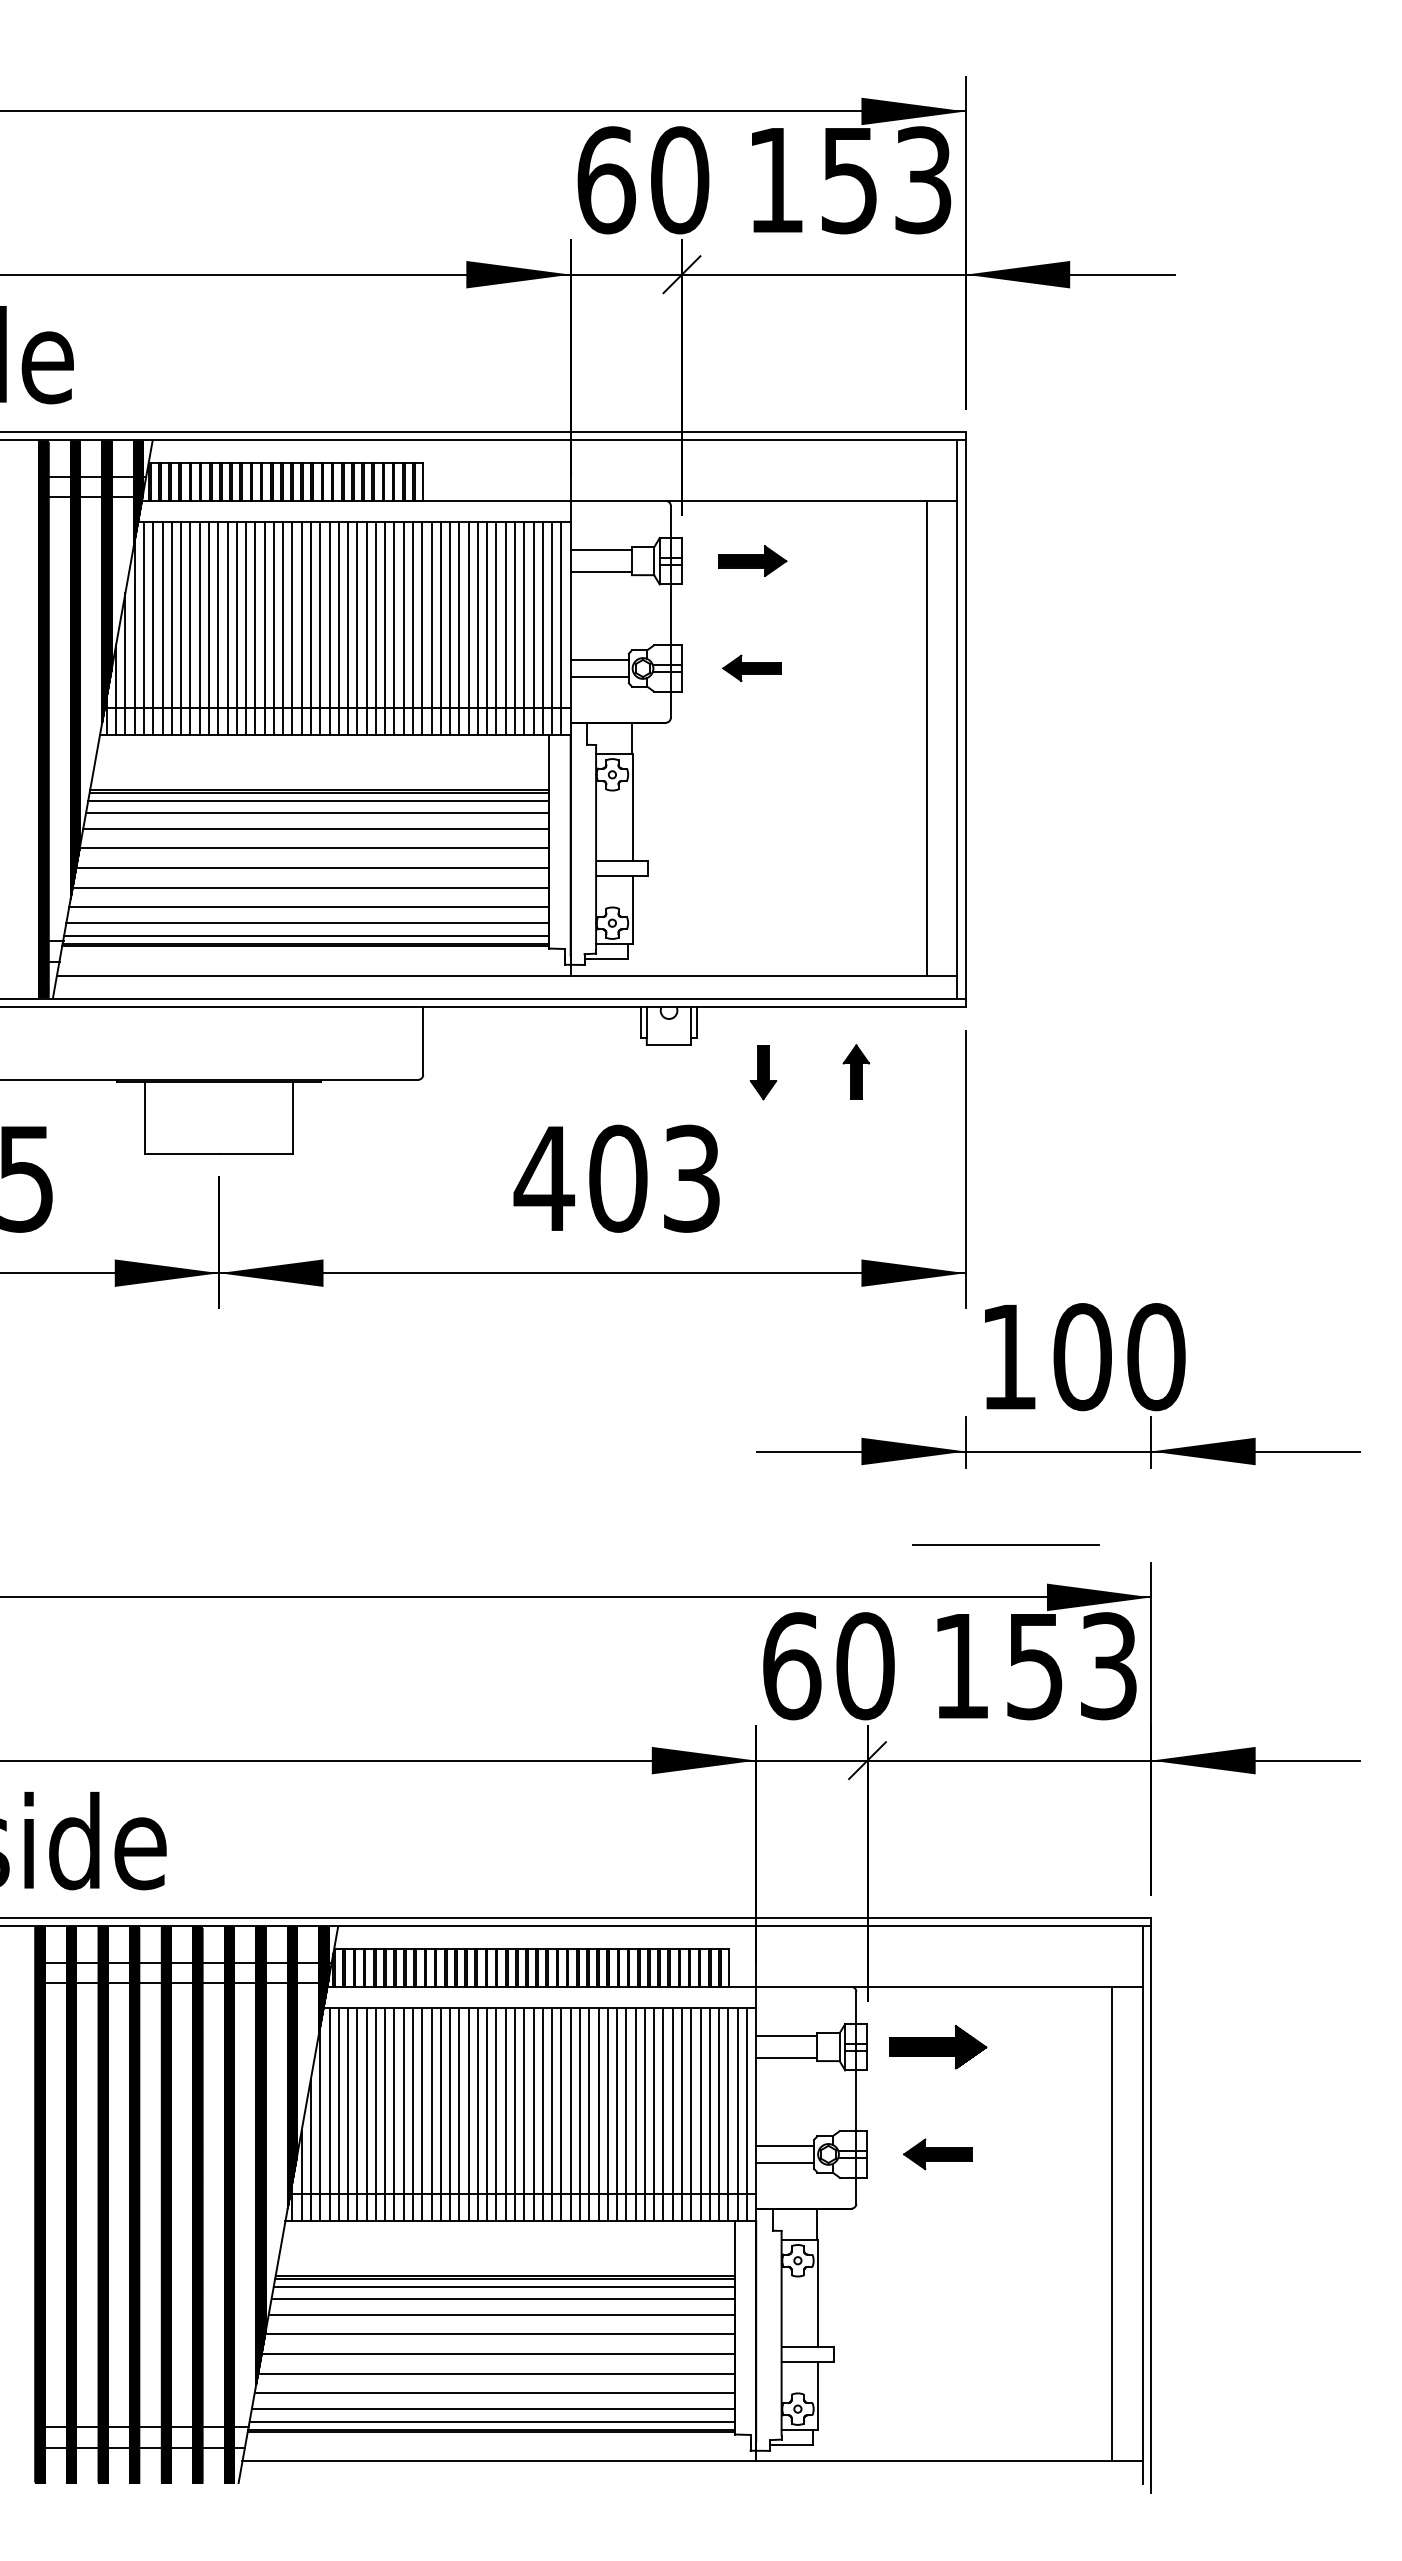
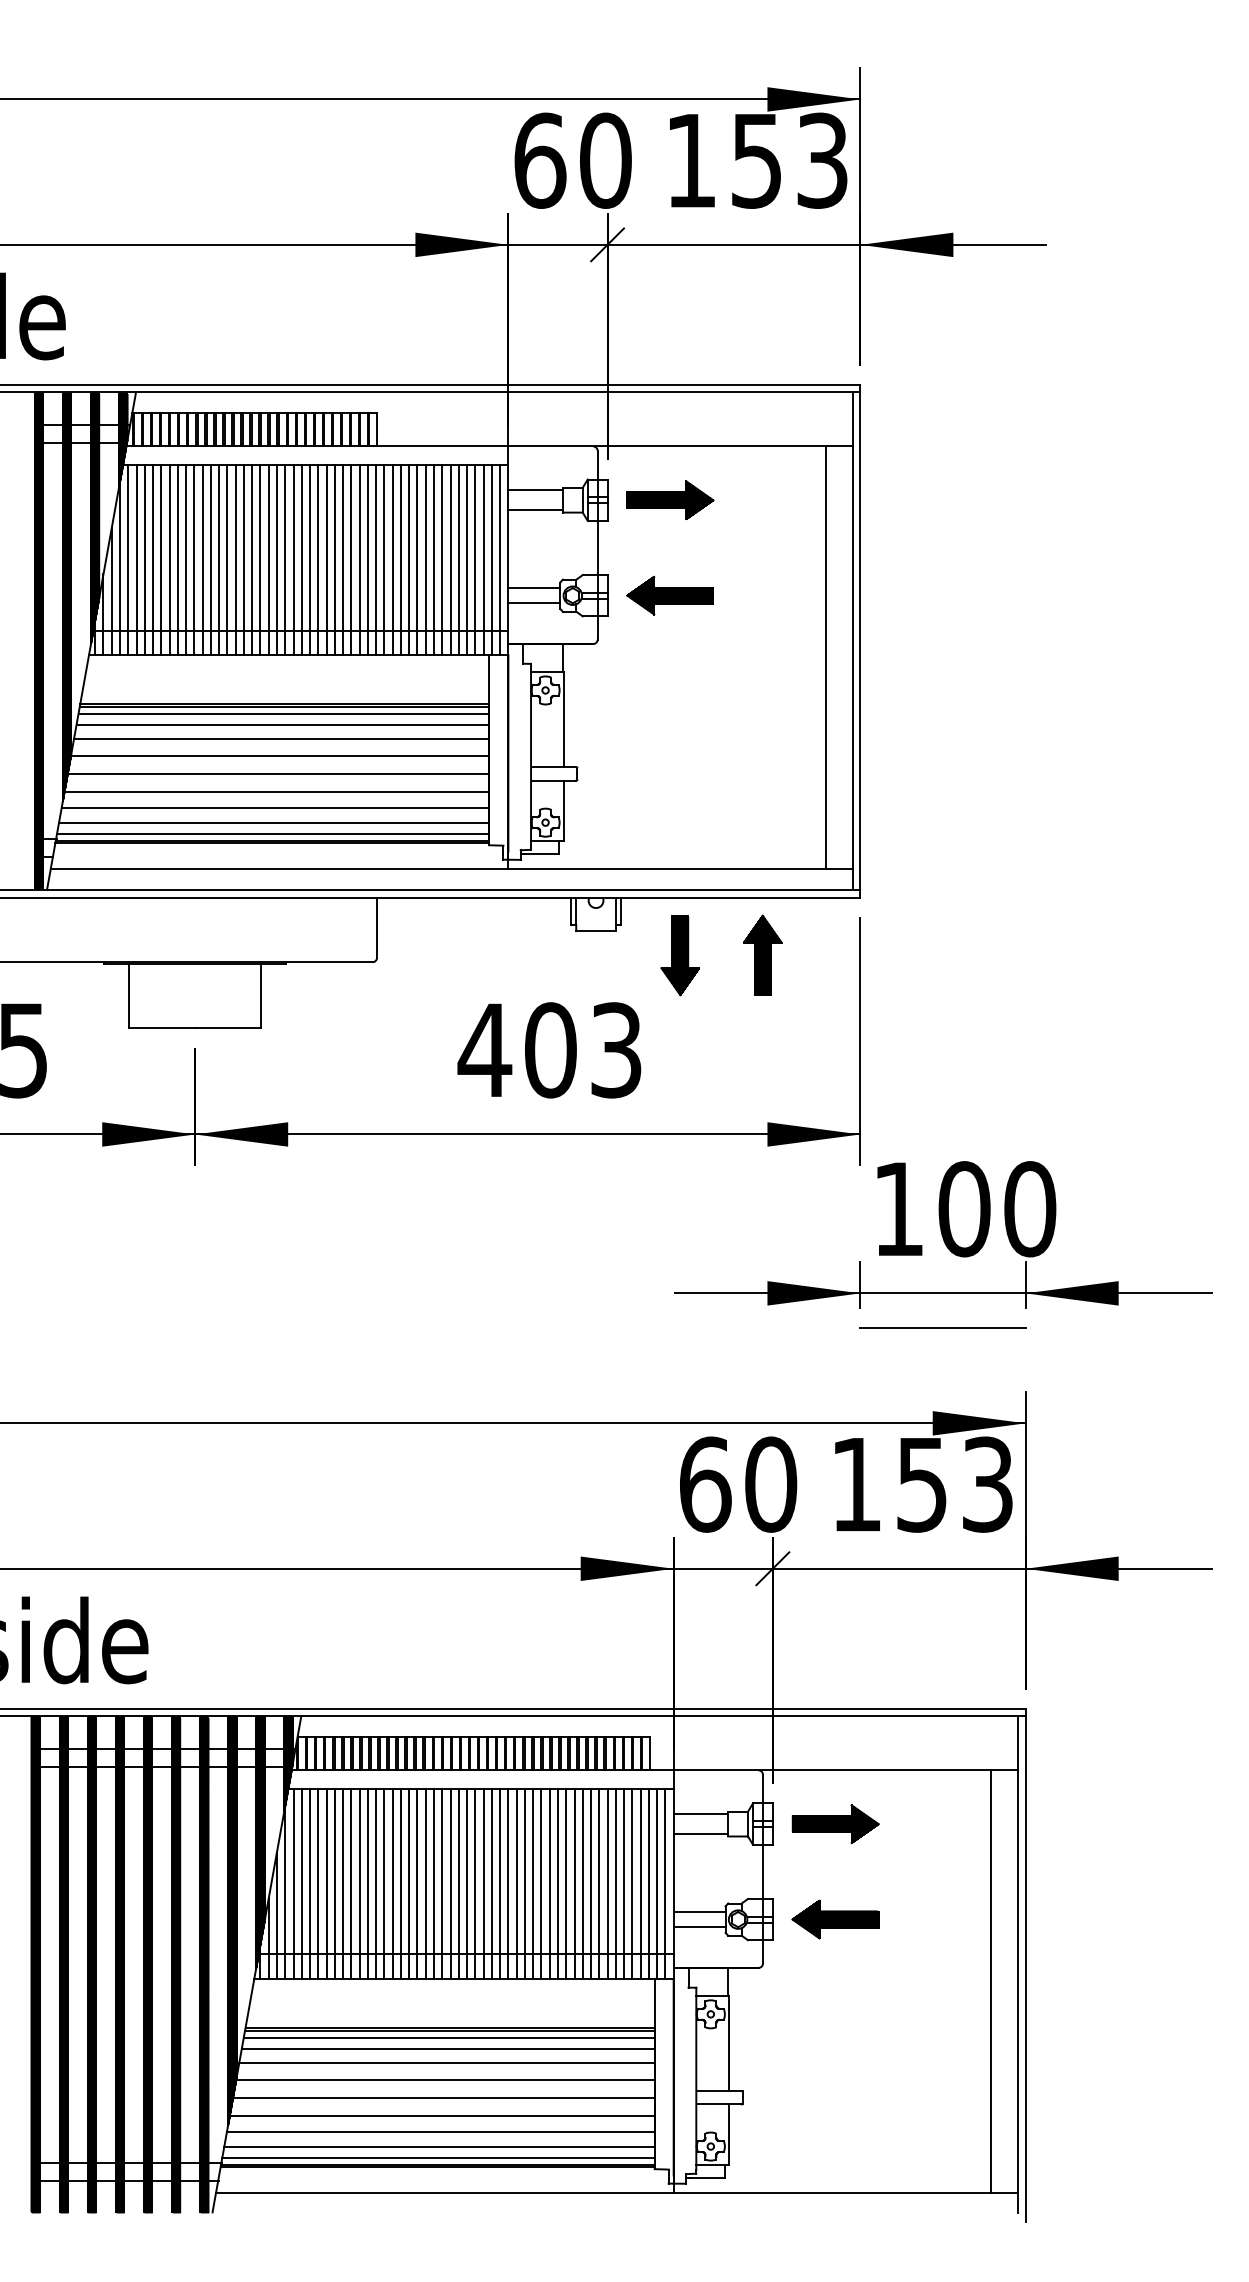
part: (752, 560) -> (670, 499), size x1.43
part: (751, 668) -> (669, 595), size x1.67
part: (855, 1071) -> (762, 954), size x1.67
part: (762, 1072) -> (679, 955), size x1.67
line: (1005, 1543) -> (942, 1327), moved
part: (937, 2154) -> (835, 1919), size x1.43

